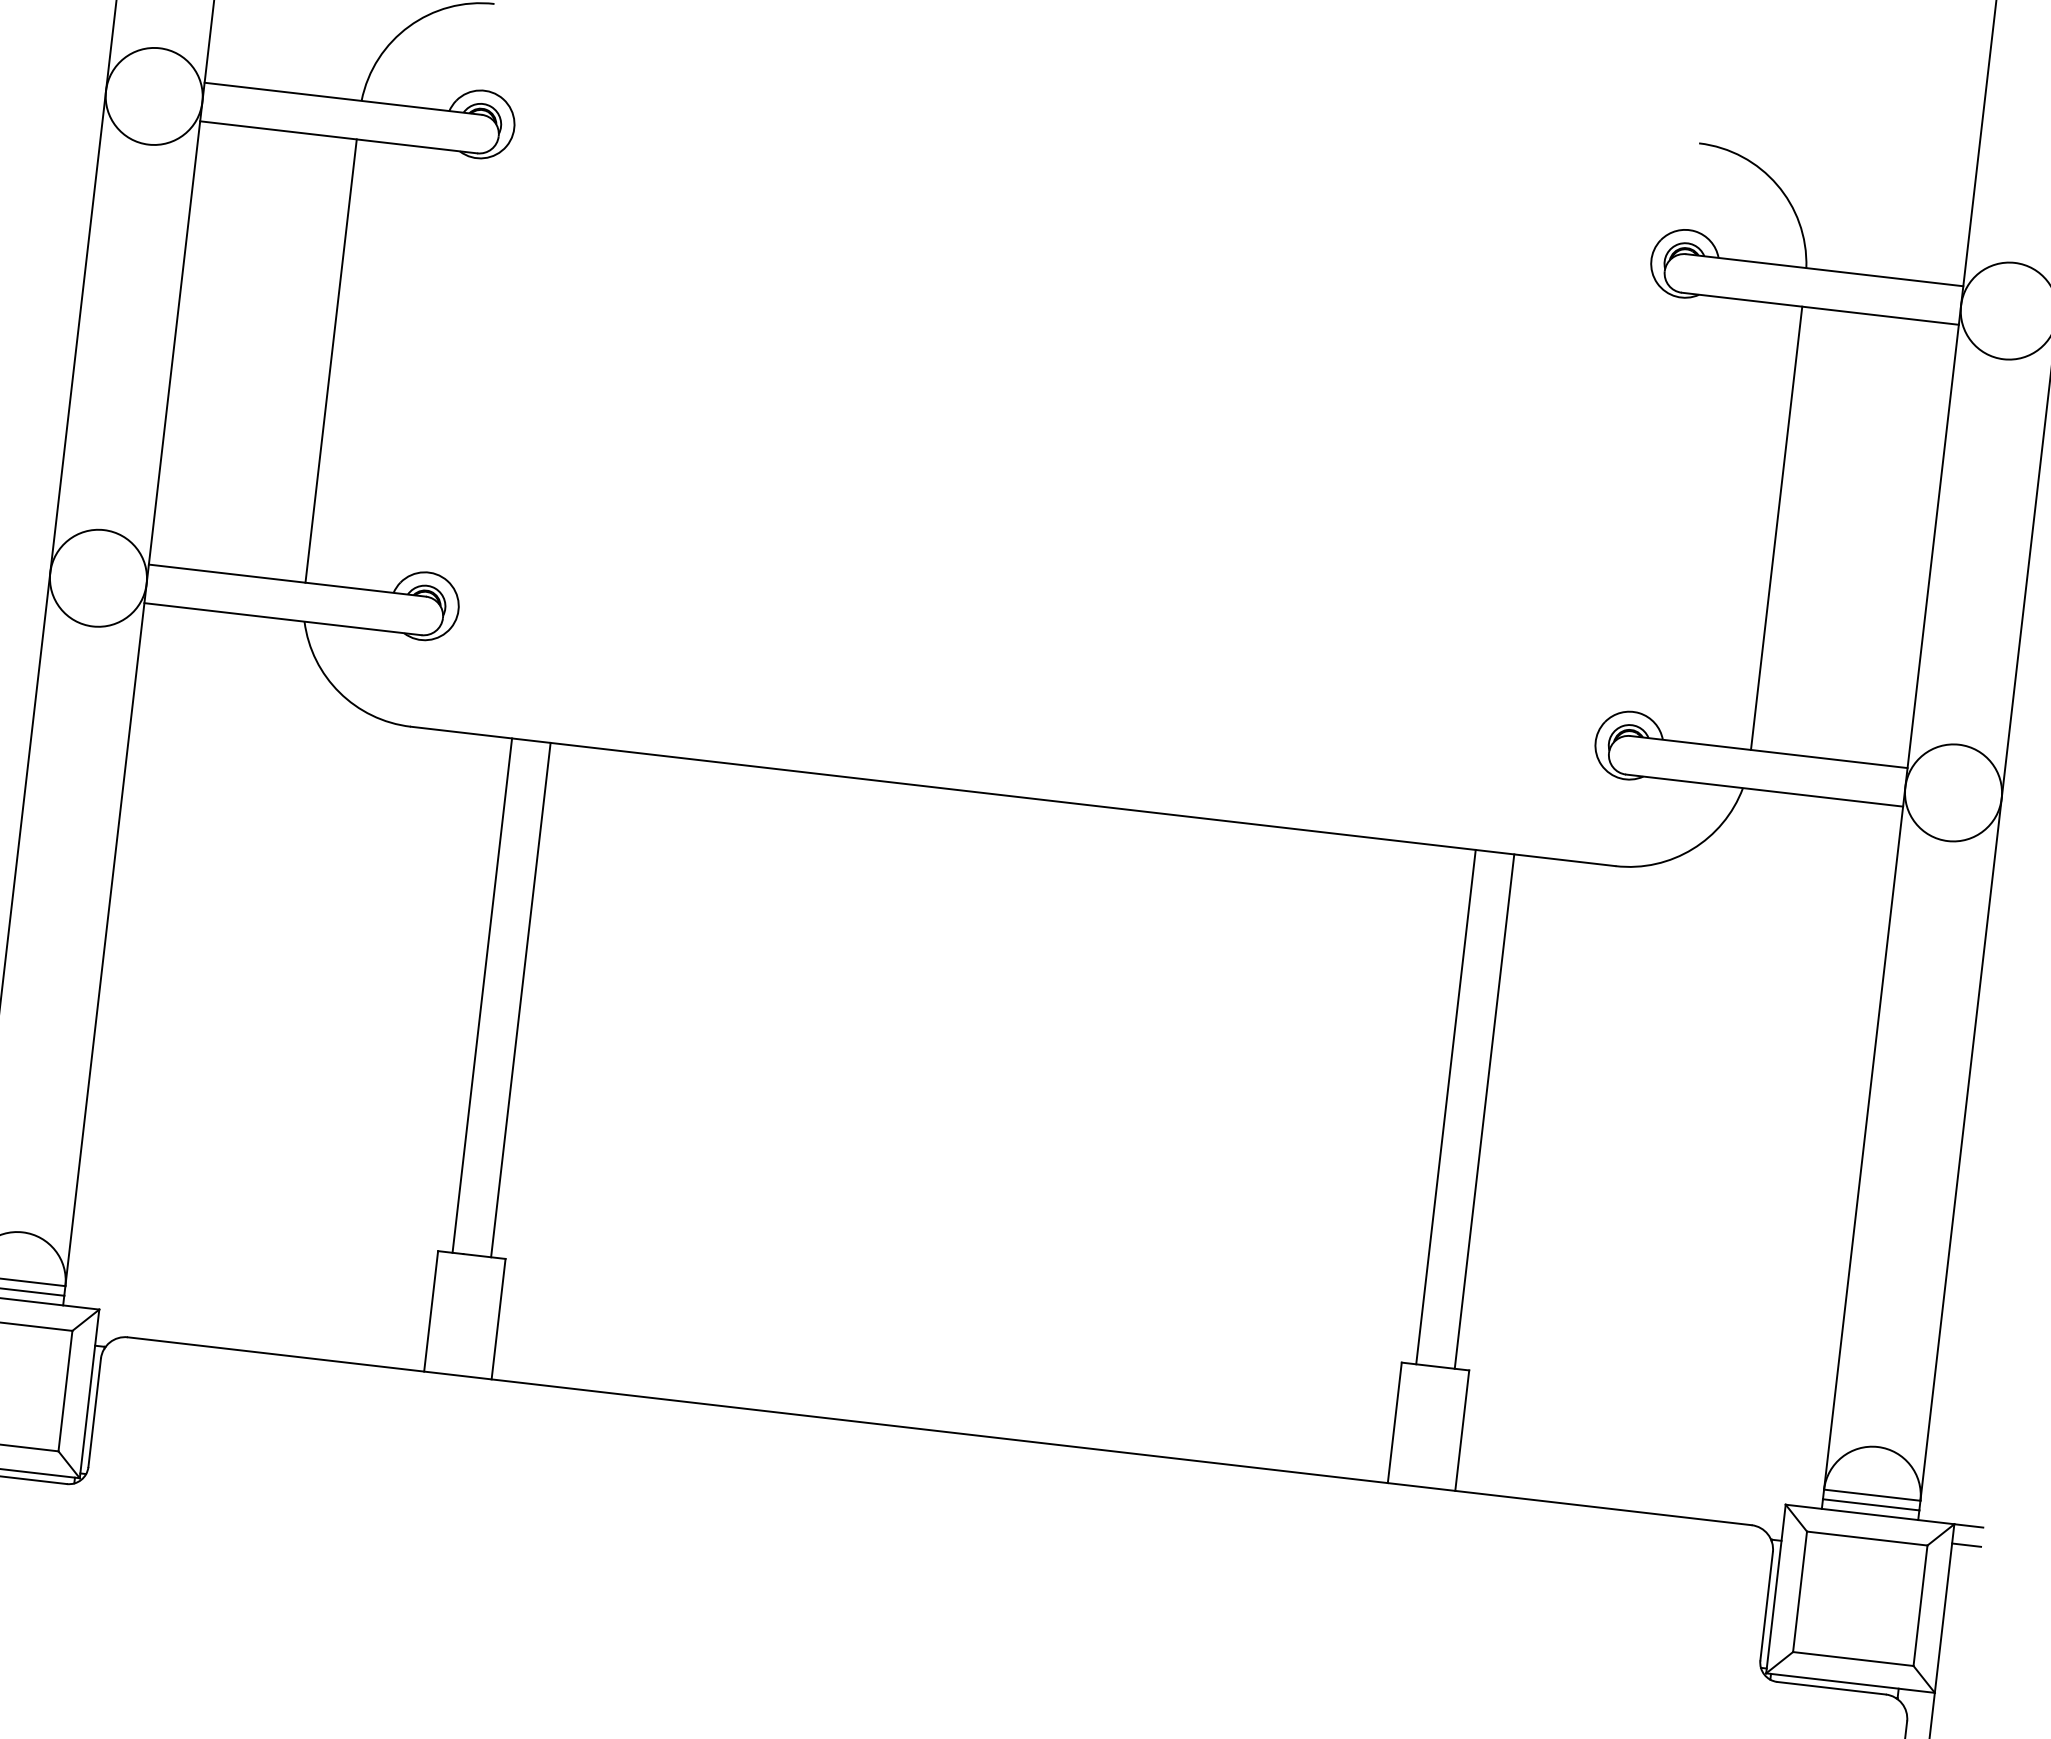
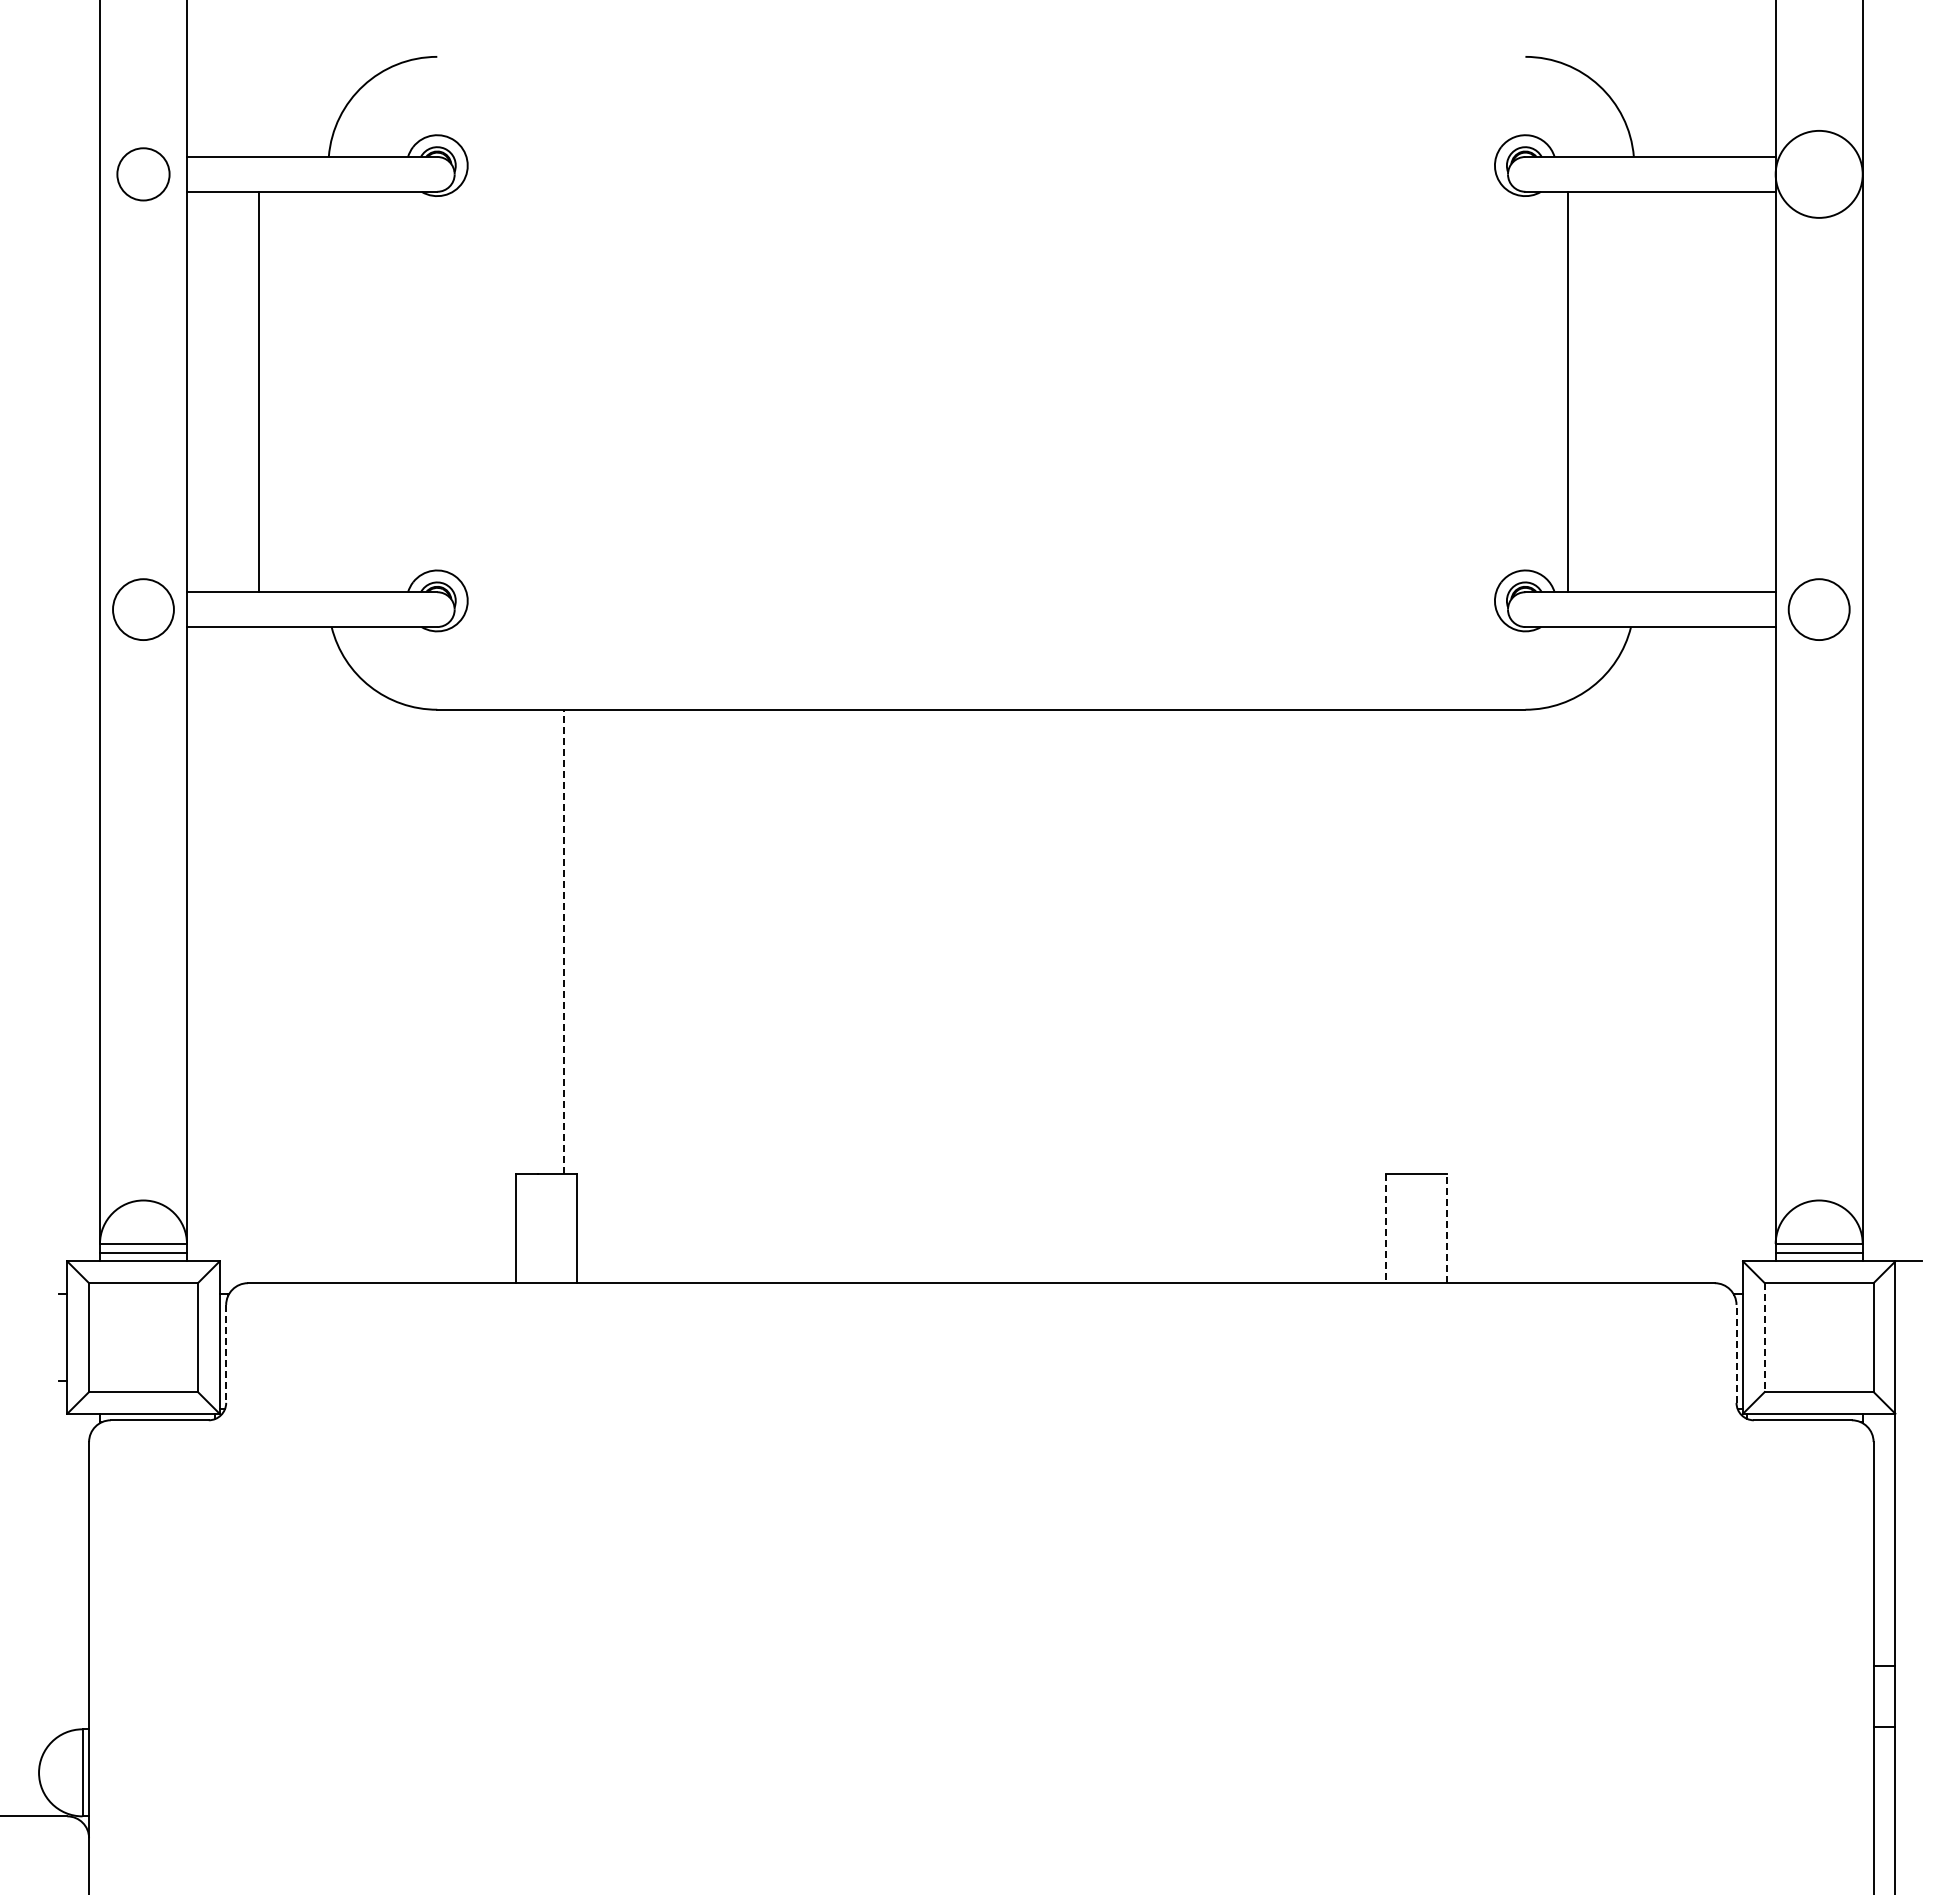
circle: (154, 95) -> (143, 173), size x0.6
line: (331, 360) -> (259, 391), moved
line: (1776, 527) -> (1568, 391), moved
circle: (98, 578) -> (143, 609), size x0.7
circle: (1952, 792) -> (1818, 609), size x0.7
line: (482, 994) -> (528, 941), removed
line: (520, 999) -> (563, 941), solid -> dashed
line: (1446, 1106) -> (1399, 941), removed
line: (1485, 1111) -> (1434, 941), removed
line: (95, 1412) -> (226, 1353), solid -> dashed
line: (1395, 1423) -> (1386, 1229), solid -> dashed
line: (1462, 1430) -> (1447, 1228), solid -> dashed
line: (1966, 1544) -> (1908, 1278), removed
line: (1799, 1592) -> (1764, 1338), solid -> dashed
line: (1766, 1605) -> (1736, 1353), solid -> dashed

